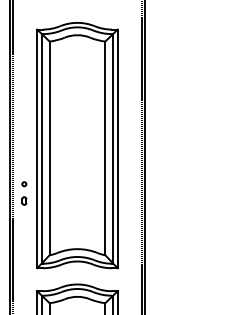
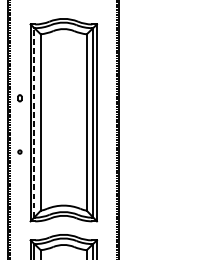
line: (41, 148) -> (34, 122), solid -> dashed
part: (24, 200) -> (20, 97), moved

